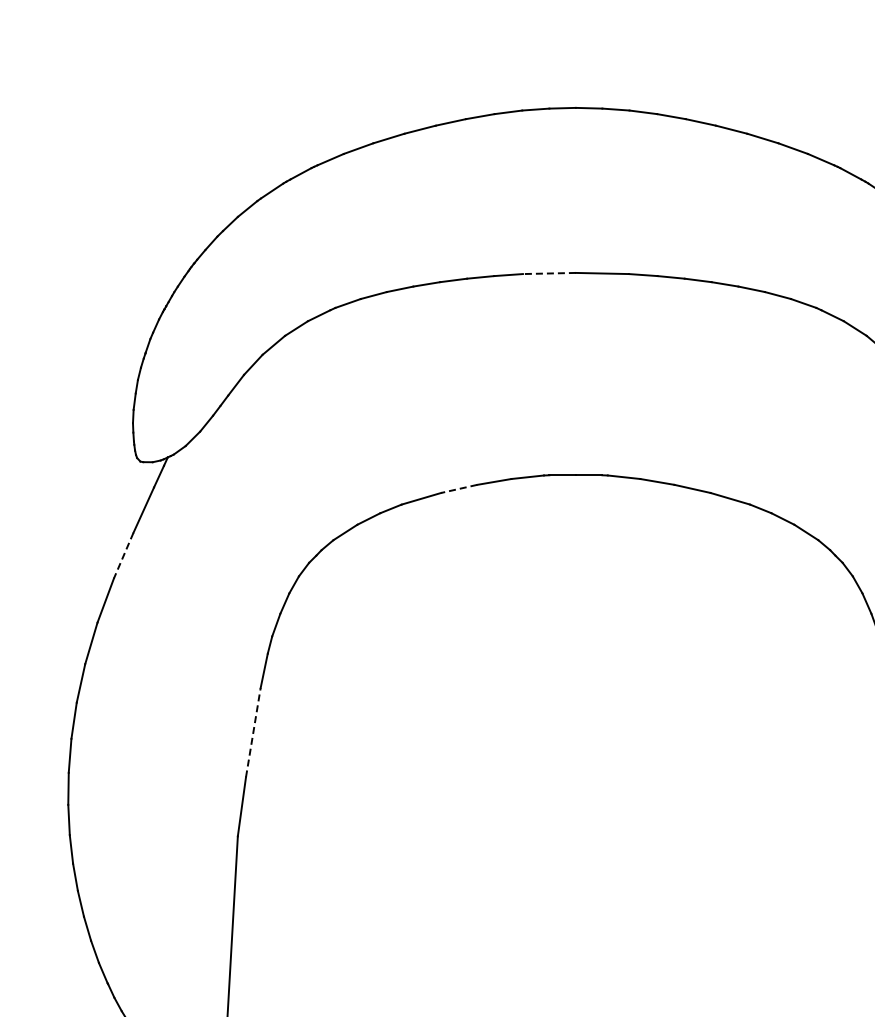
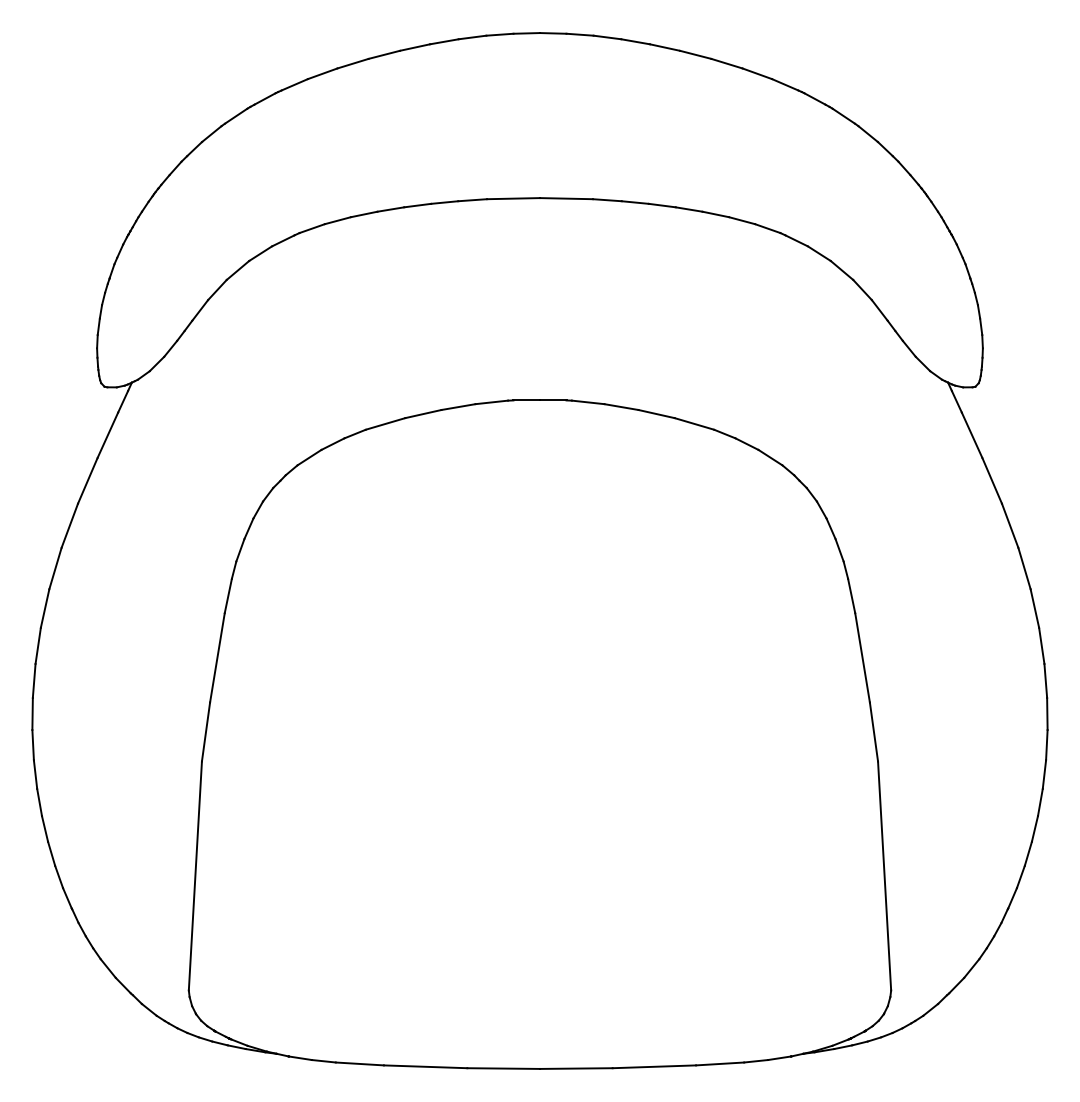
line: (549, 273) -> (513, 198), dashed -> solid
line: (459, 489) -> (423, 414), dashed -> solid
line: (123, 555) -> (87, 480), dashed -> solid
line: (253, 732) -> (217, 657), dashed -> solid

